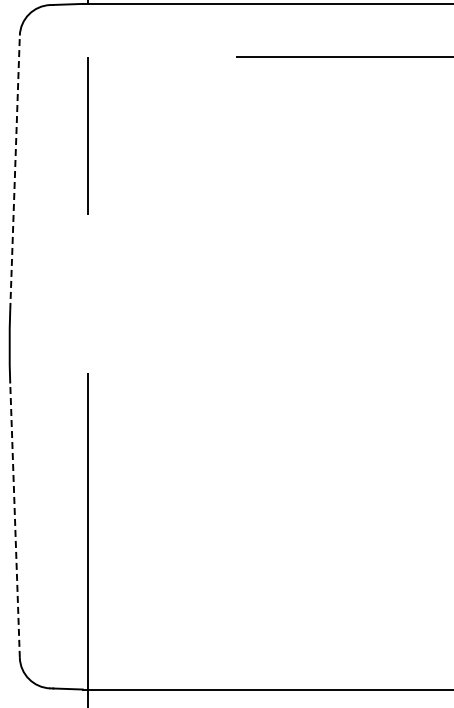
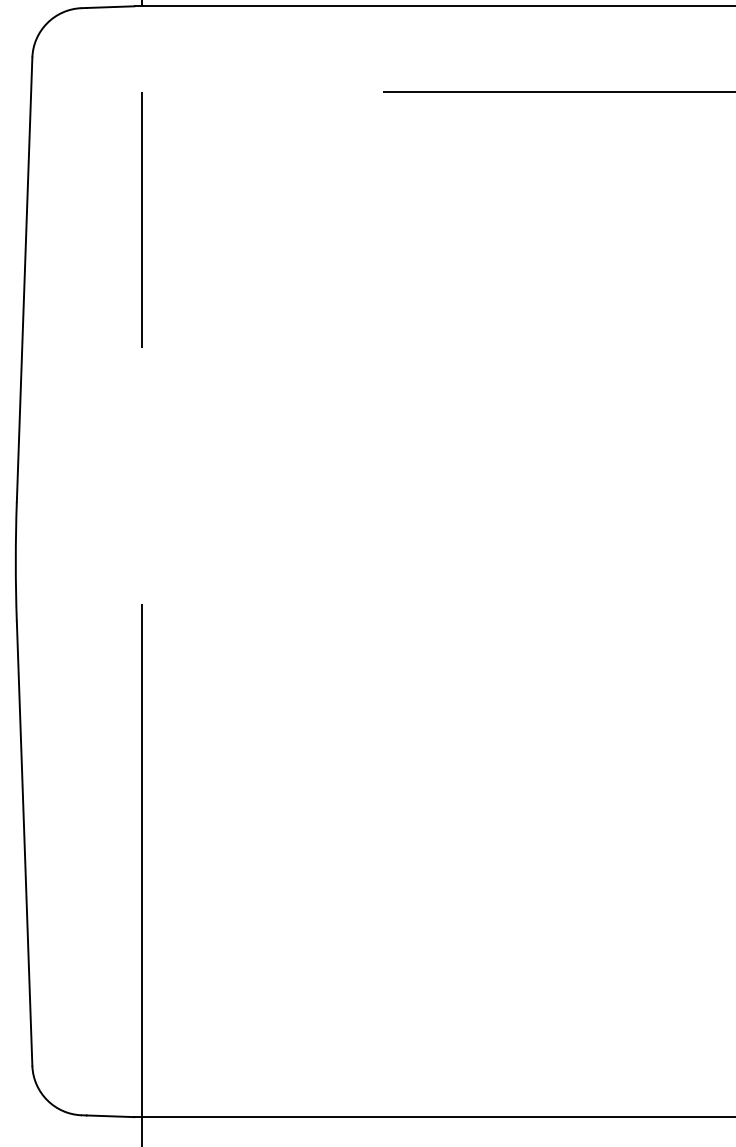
line: (15, 172) -> (25, 279), dashed -> solid
line: (15, 520) -> (25, 843), dashed -> solid

